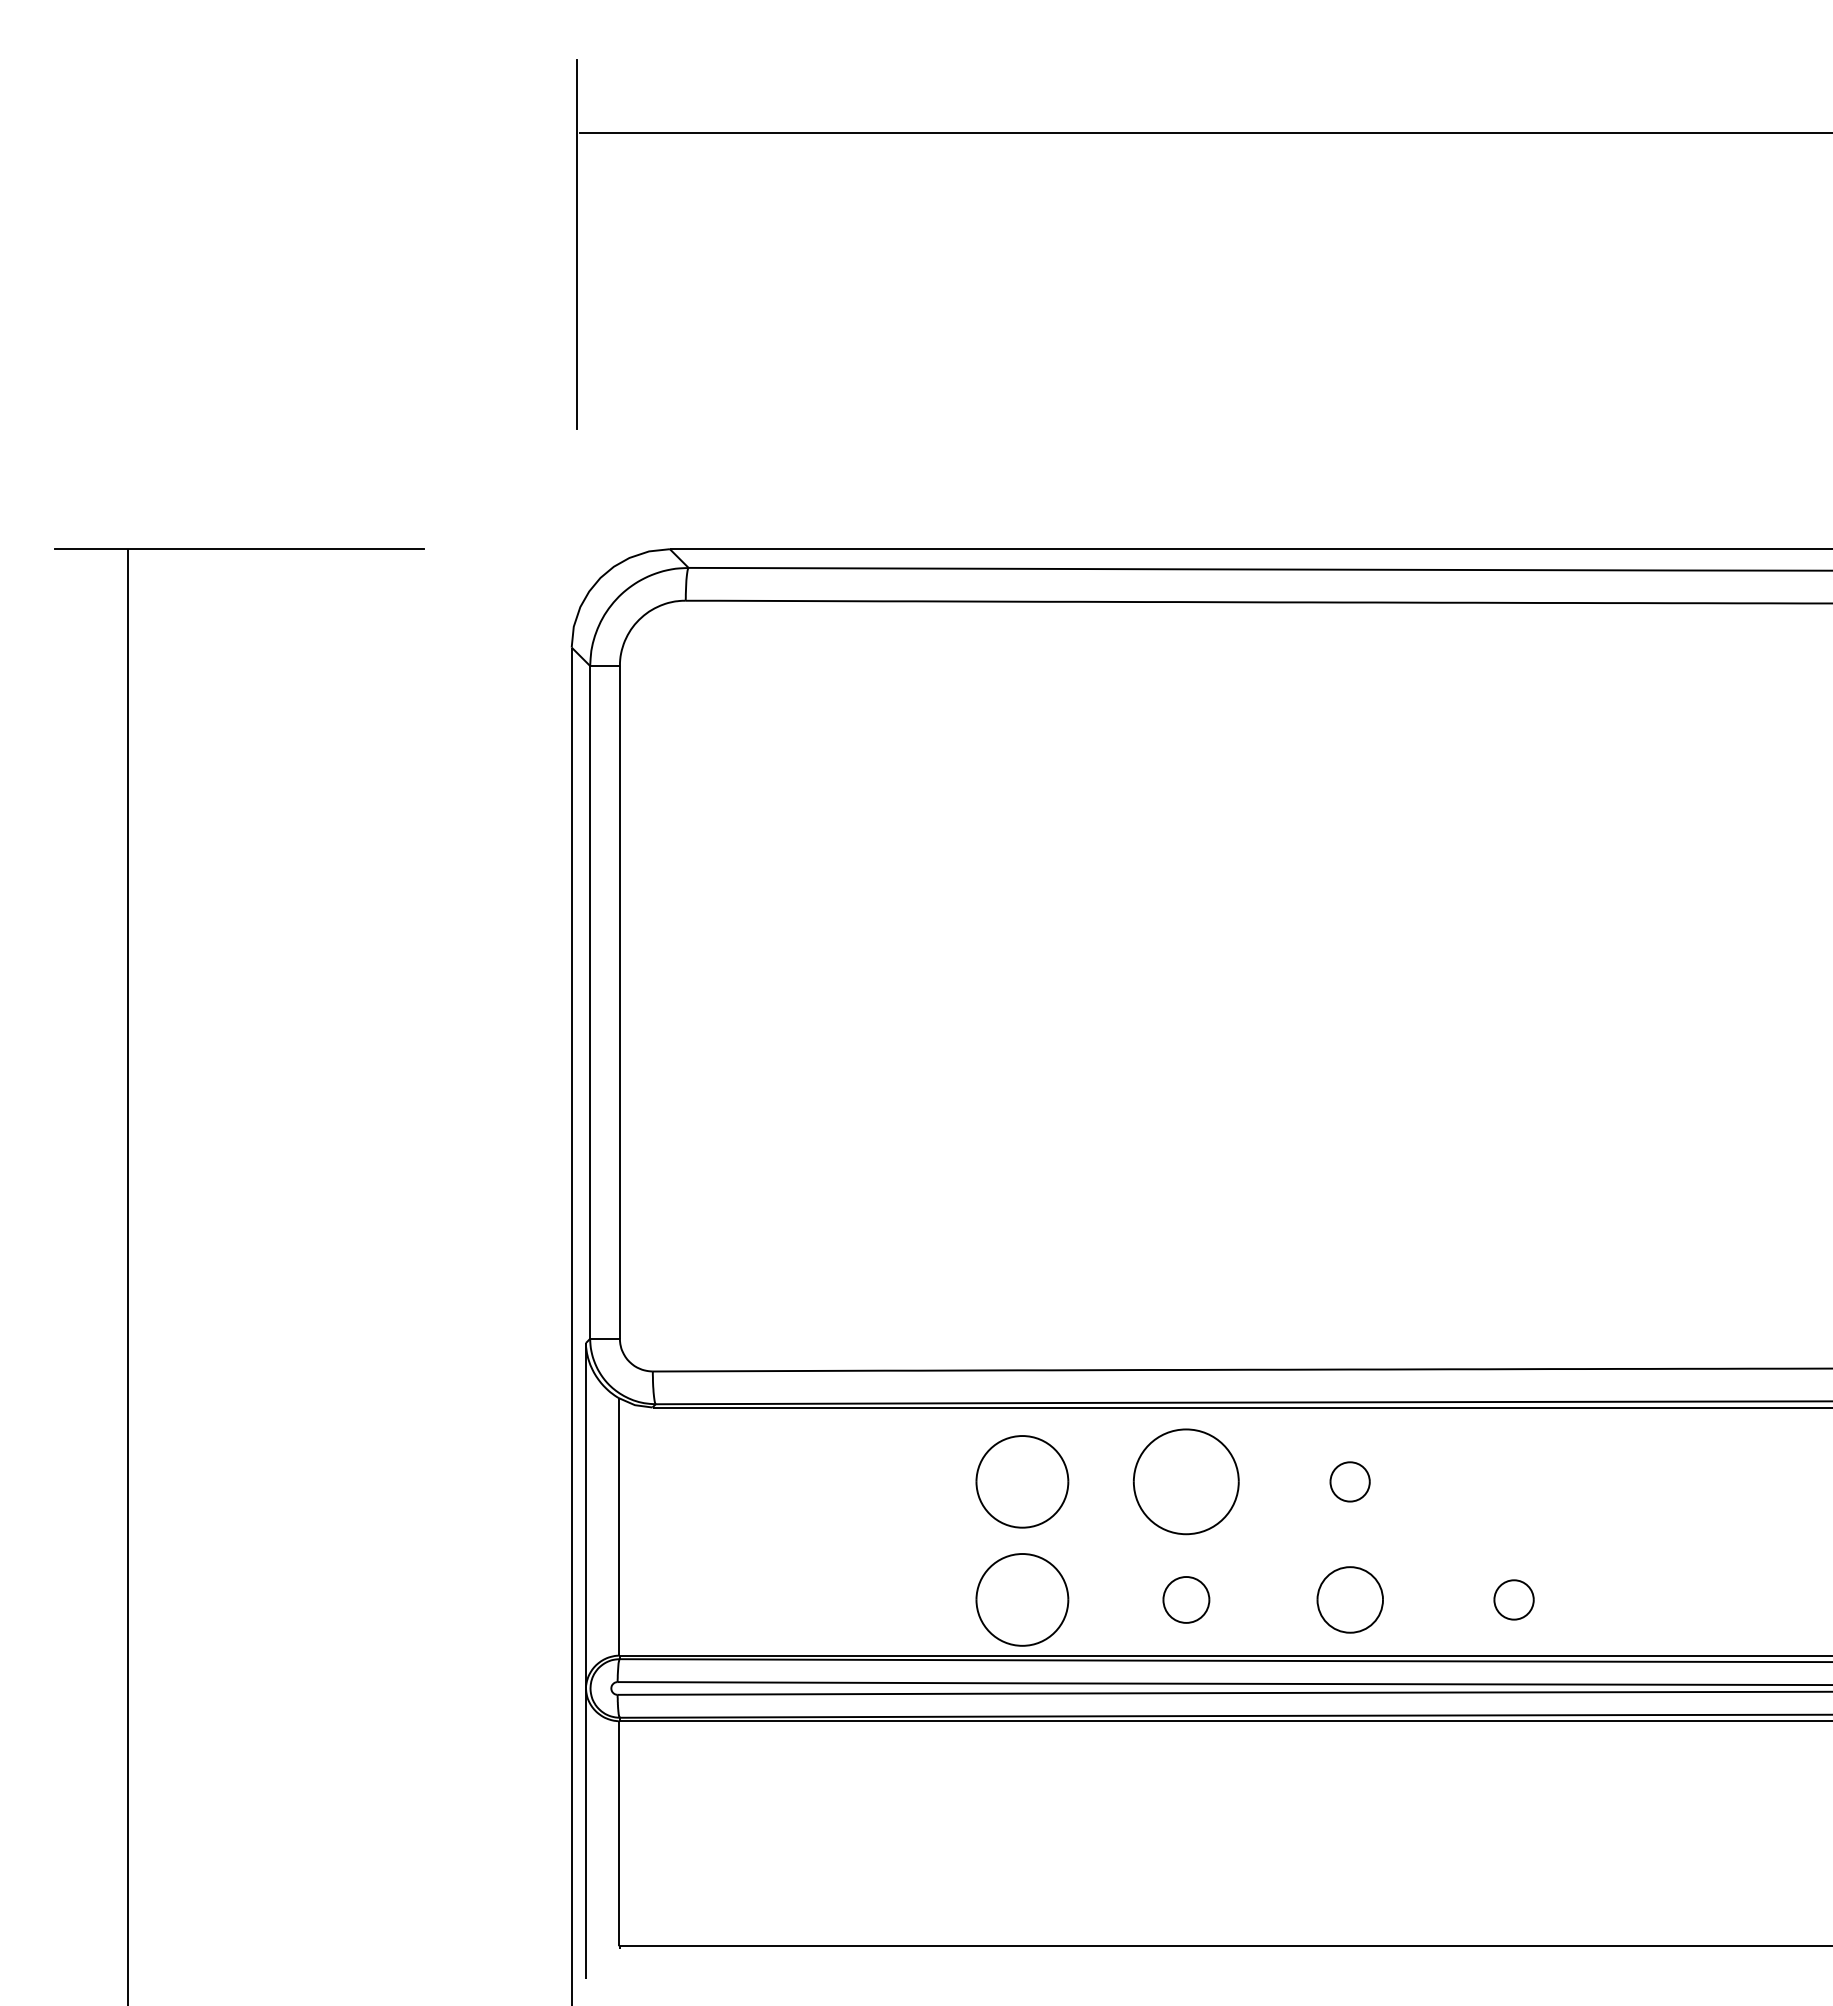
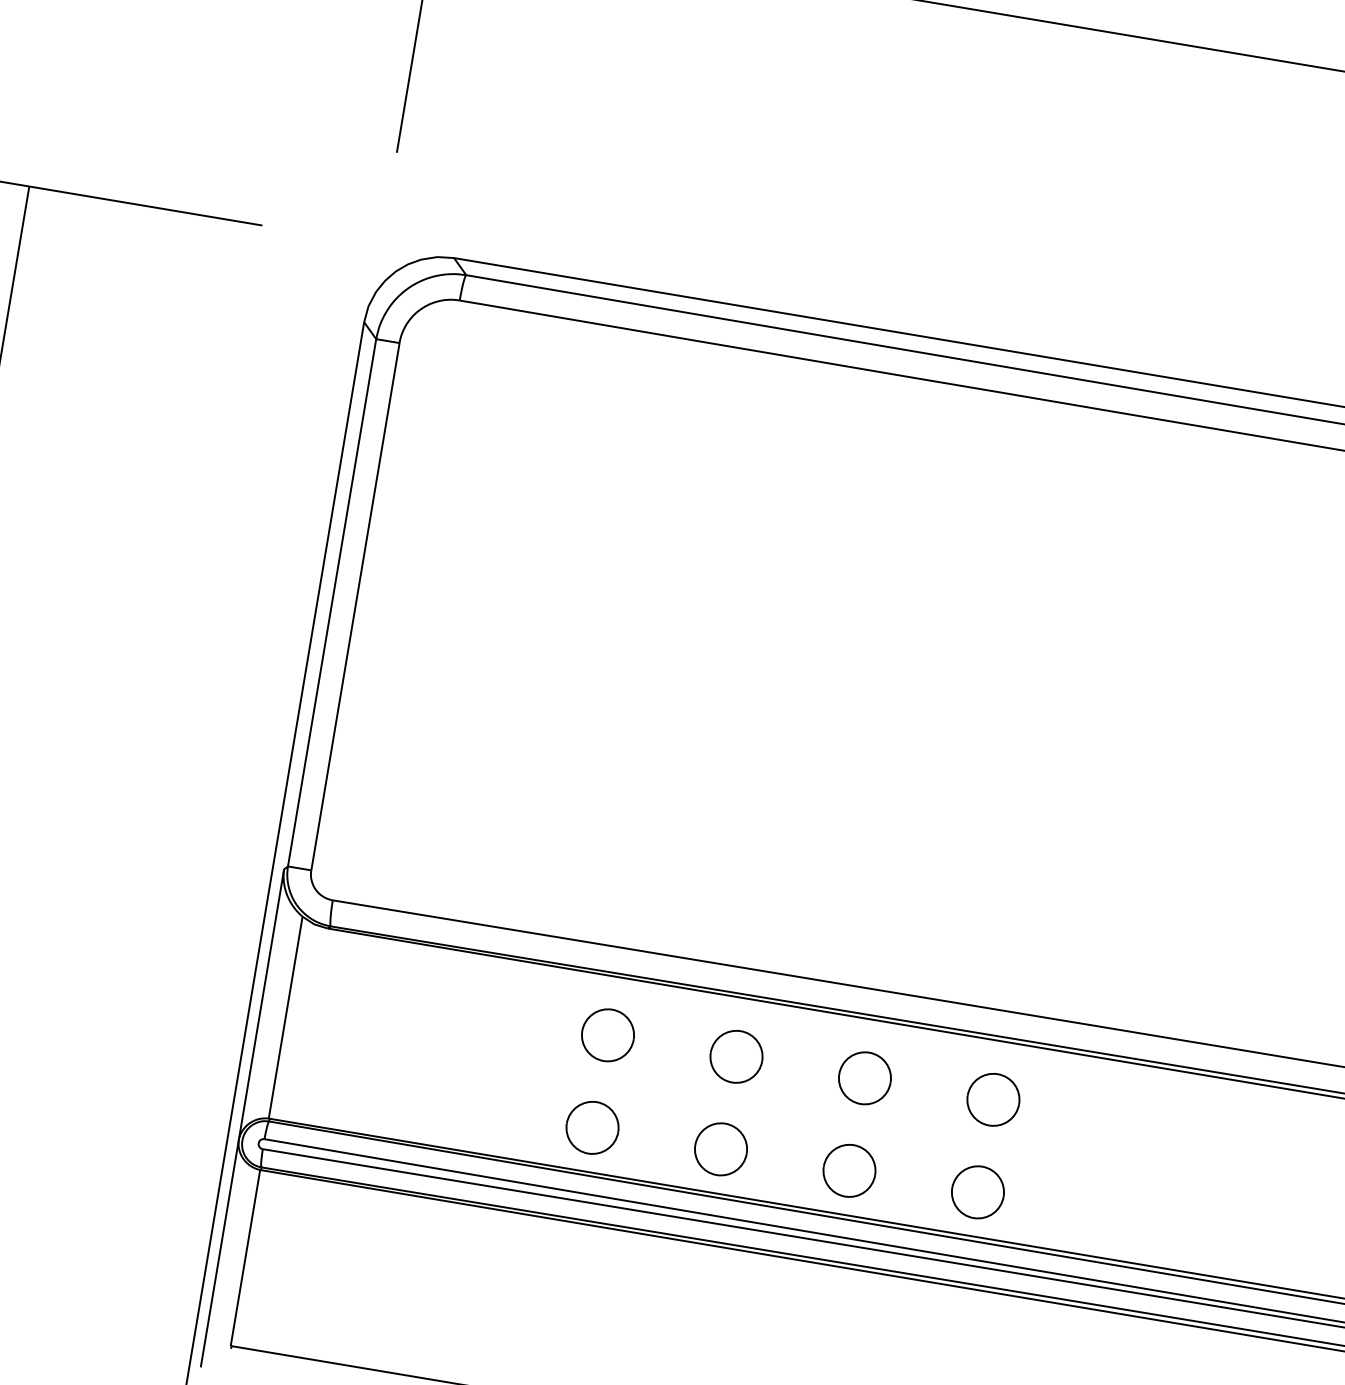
part: (1022, 1481) -> (608, 1035), size x0.71
part: (1186, 1481) -> (736, 1056), size x0.62
part: (1349, 1481) -> (864, 1077), size x1.67
part: (1513, 1481) -> (992, 1099), added
part: (1022, 1599) -> (592, 1127), size x0.71
part: (1186, 1599) -> (721, 1149), size x1.43
part: (1513, 1599) -> (977, 1191), size x1.67

